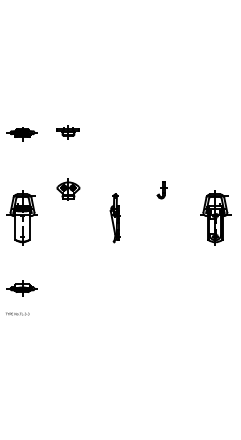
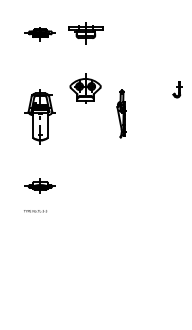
part: (67, 132) -> (84, 32), size x1.6
part: (68, 189) -> (85, 88), size x1.4
part: (114, 218) -> (121, 114), moved

